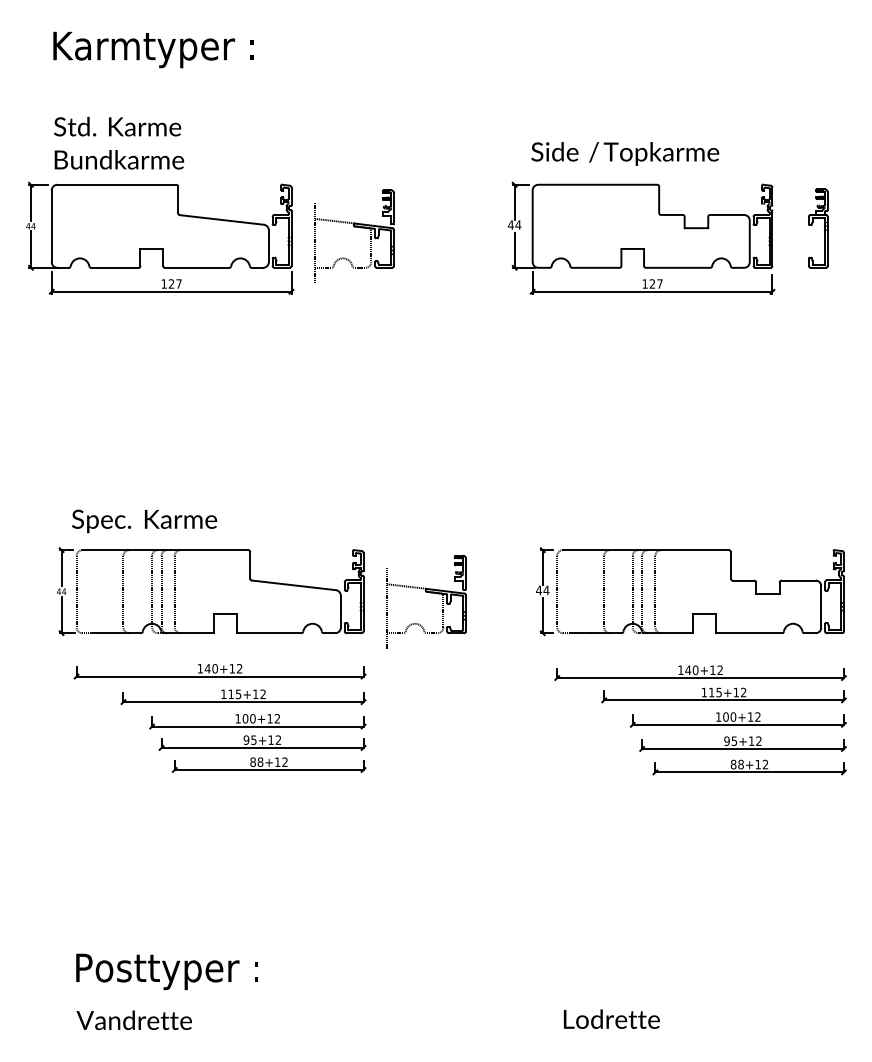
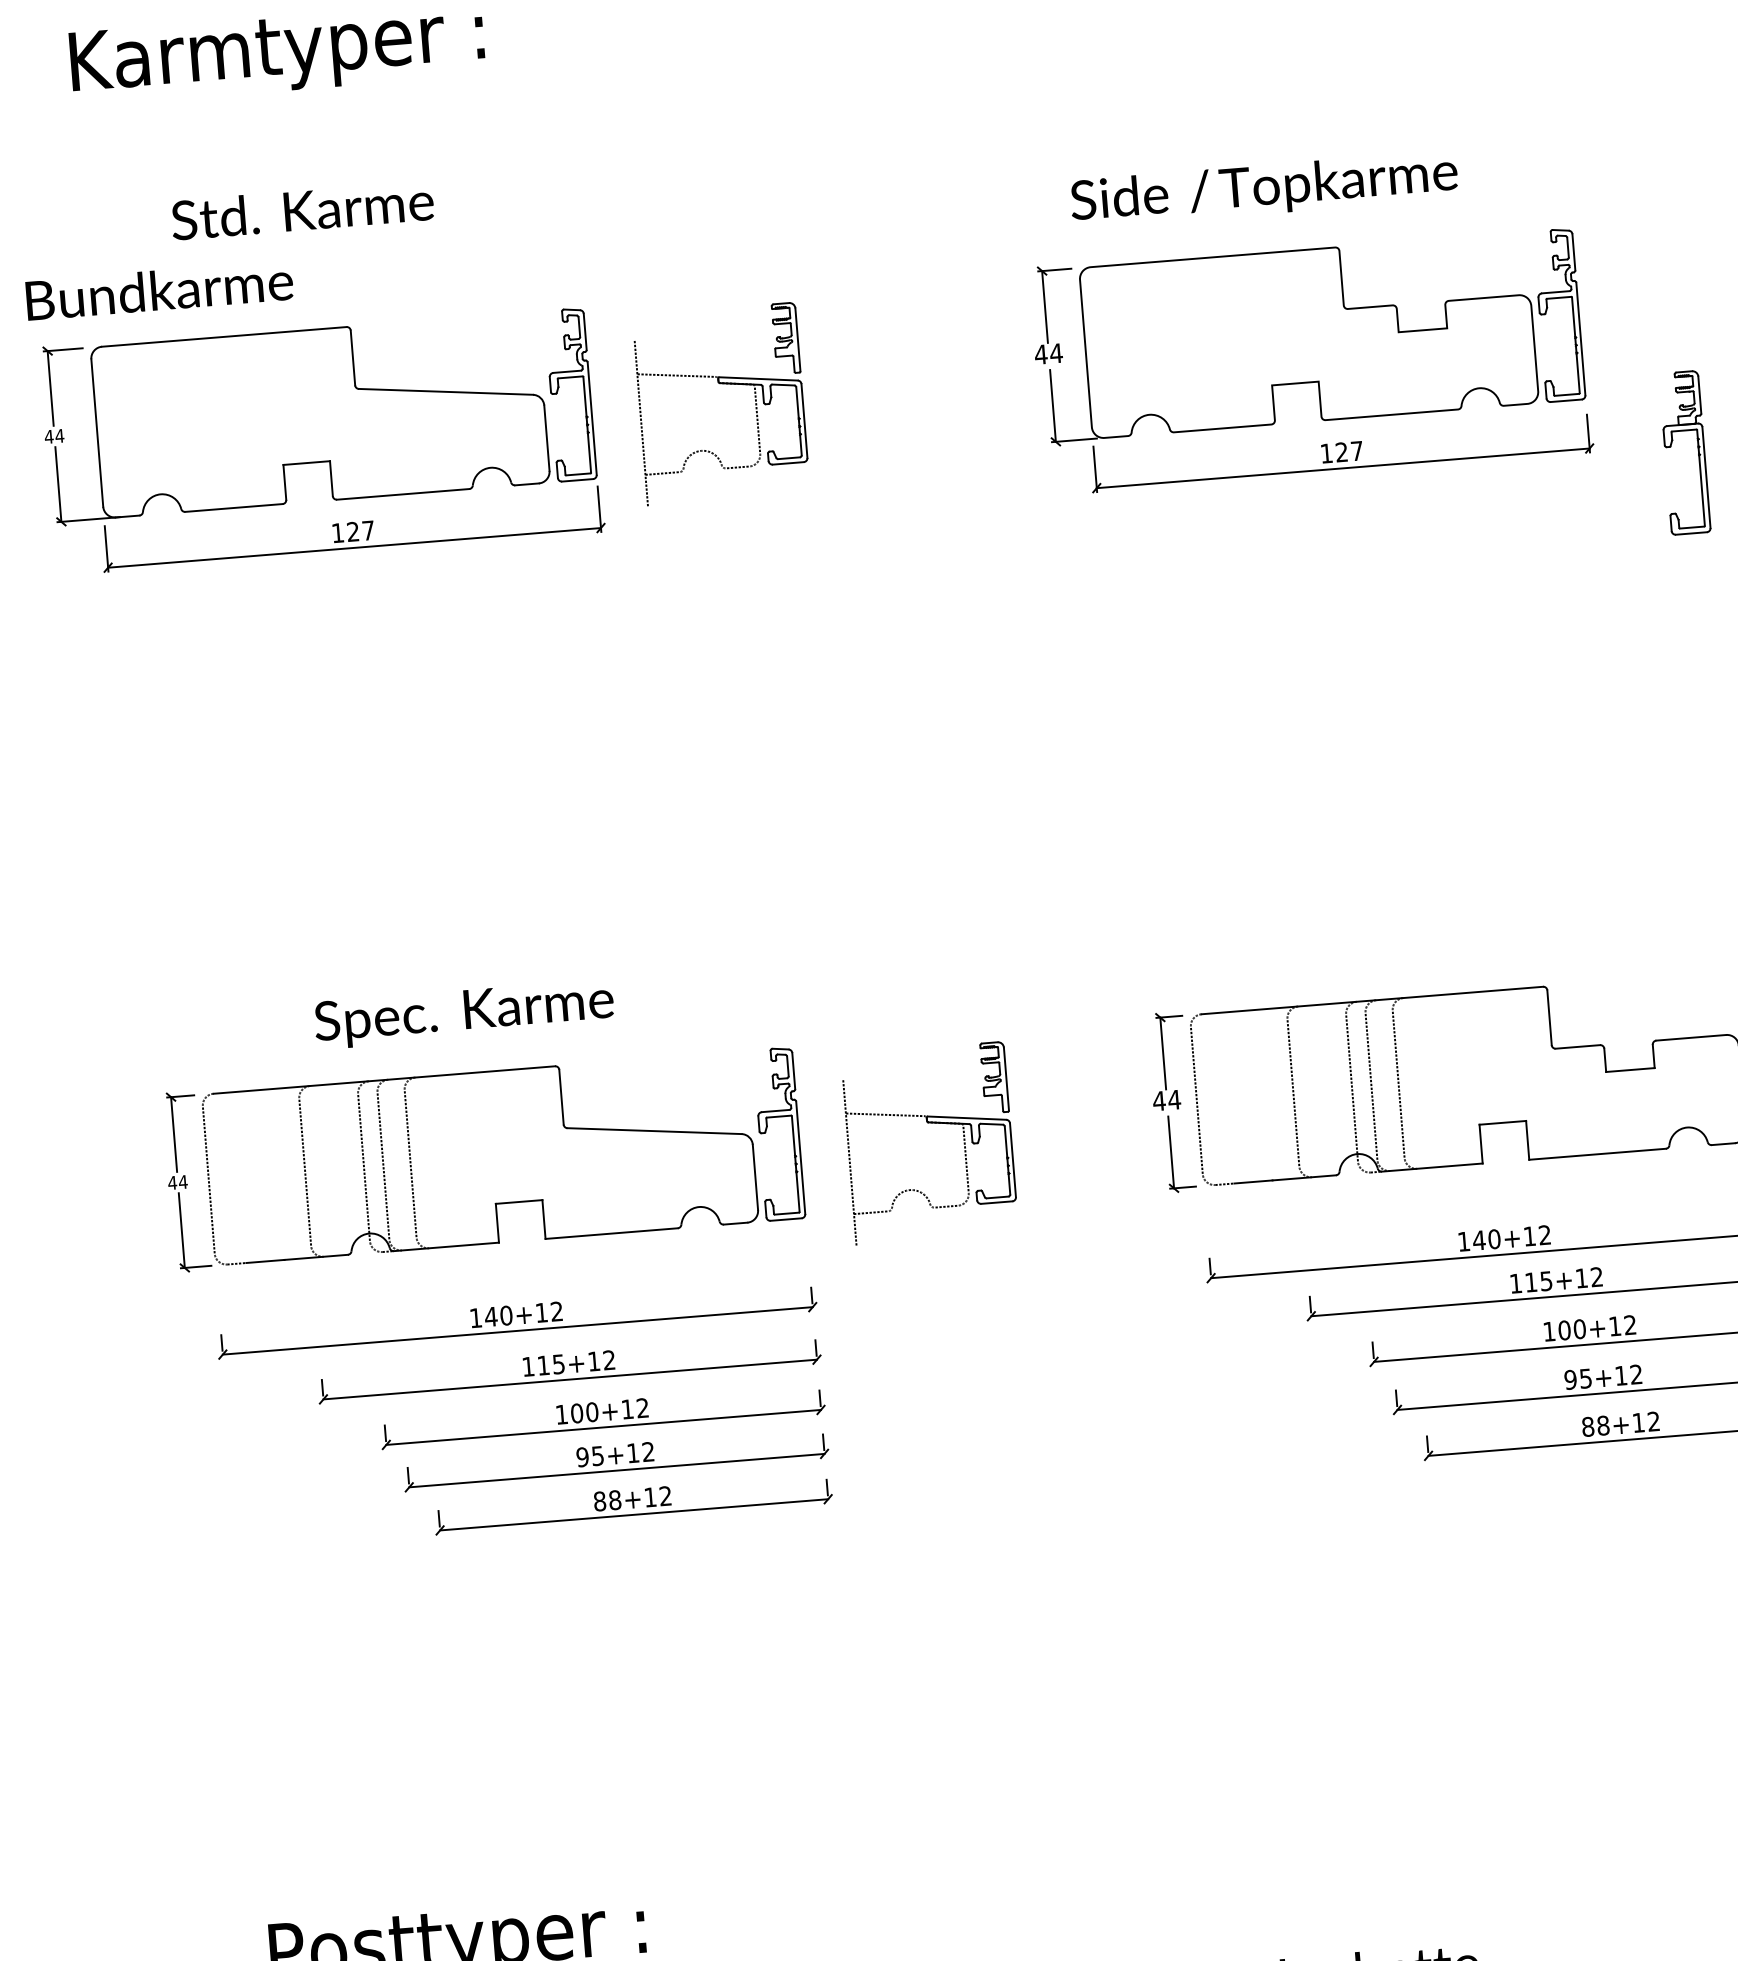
text: (117, 126) -> (302, 210), moved
text: (119, 159) -> (159, 289), moved
part: (818, 228) -> (1685, 452), moved
text: (144, 521) -> (464, 1014), moved

